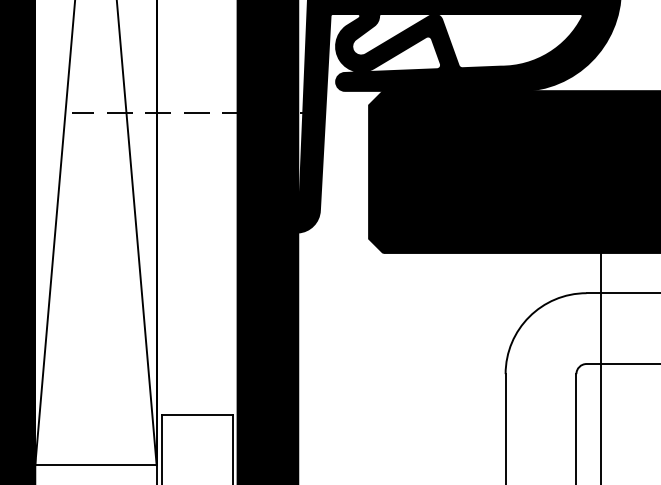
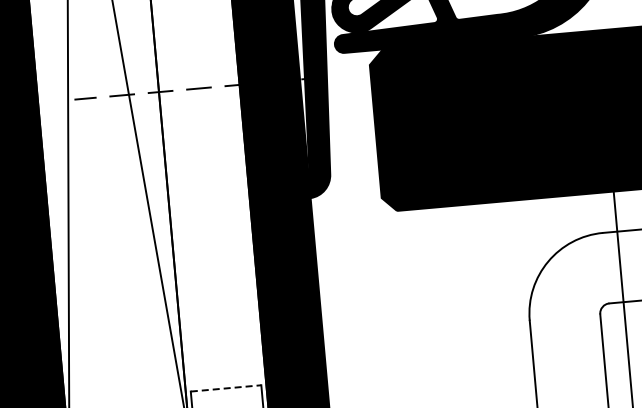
line: (197, 414) -> (226, 388), solid -> dashed

